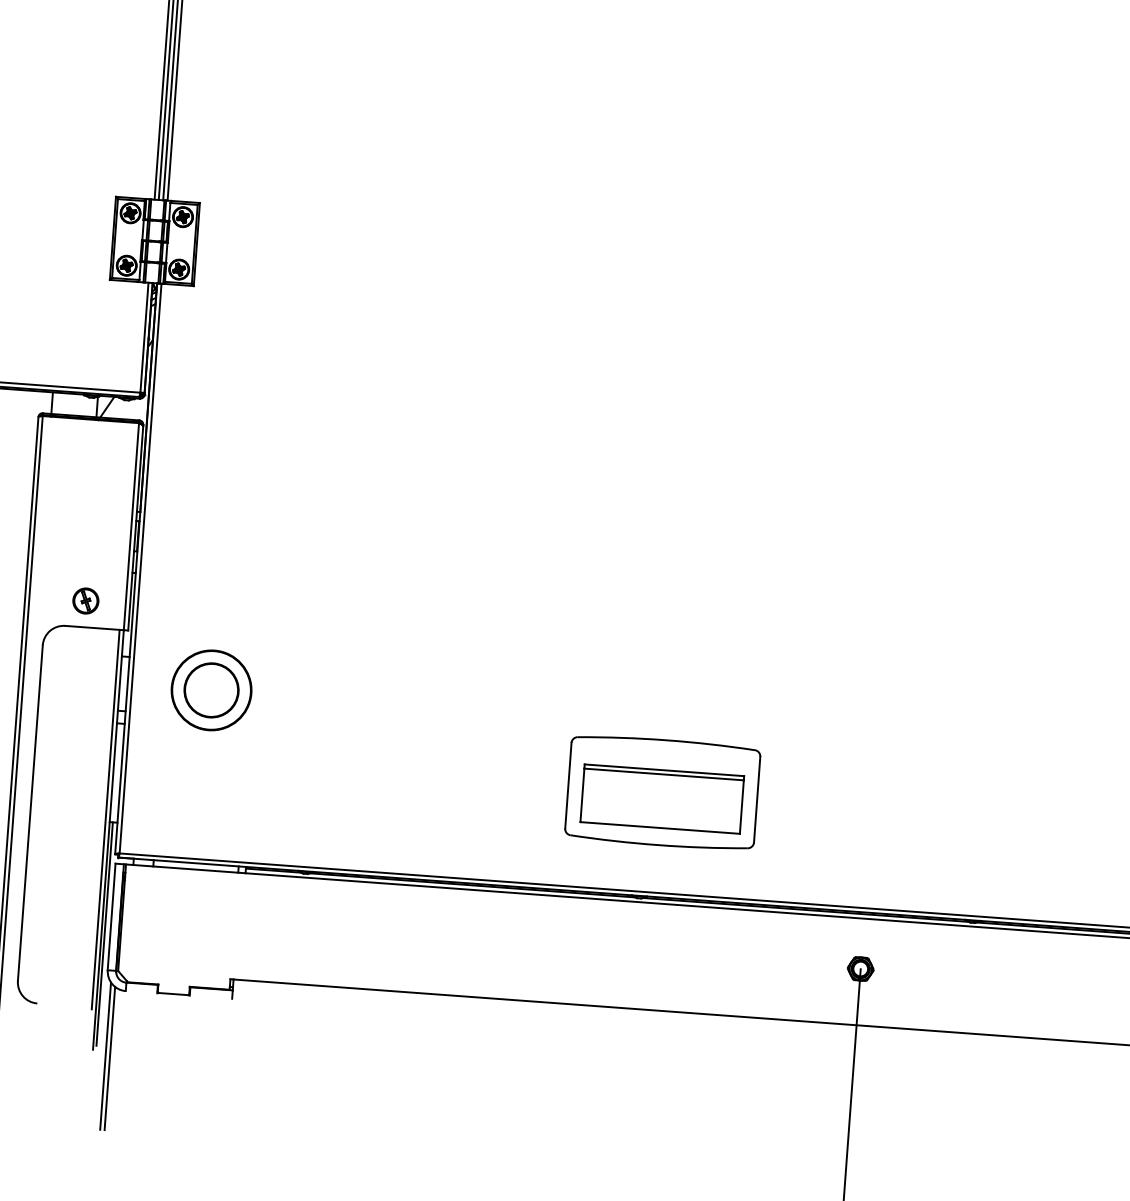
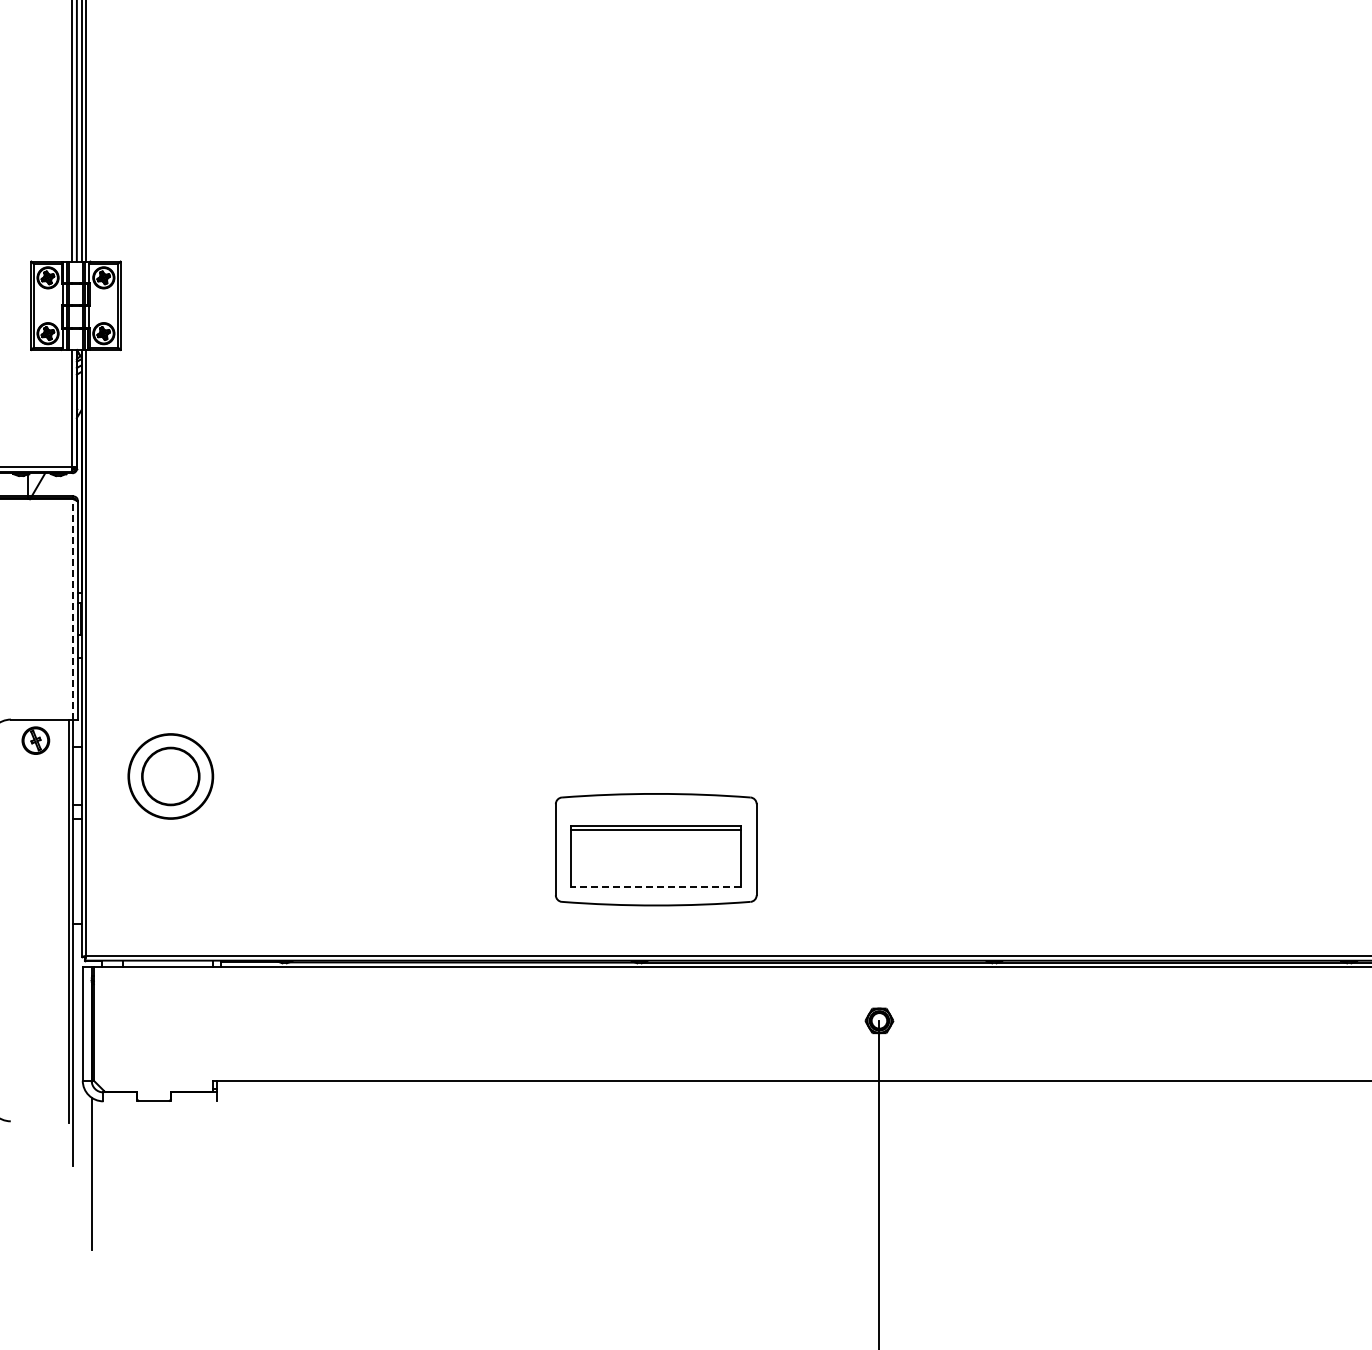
line: (131, 525) -> (73, 608), solid -> dashed
part: (85, 600) -> (35, 740), moved
line: (660, 828) -> (656, 887), solid -> dashed
line: (104, 933) -> (76, 1042), removed
line: (106, 1055) -> (87, 1171), removed

